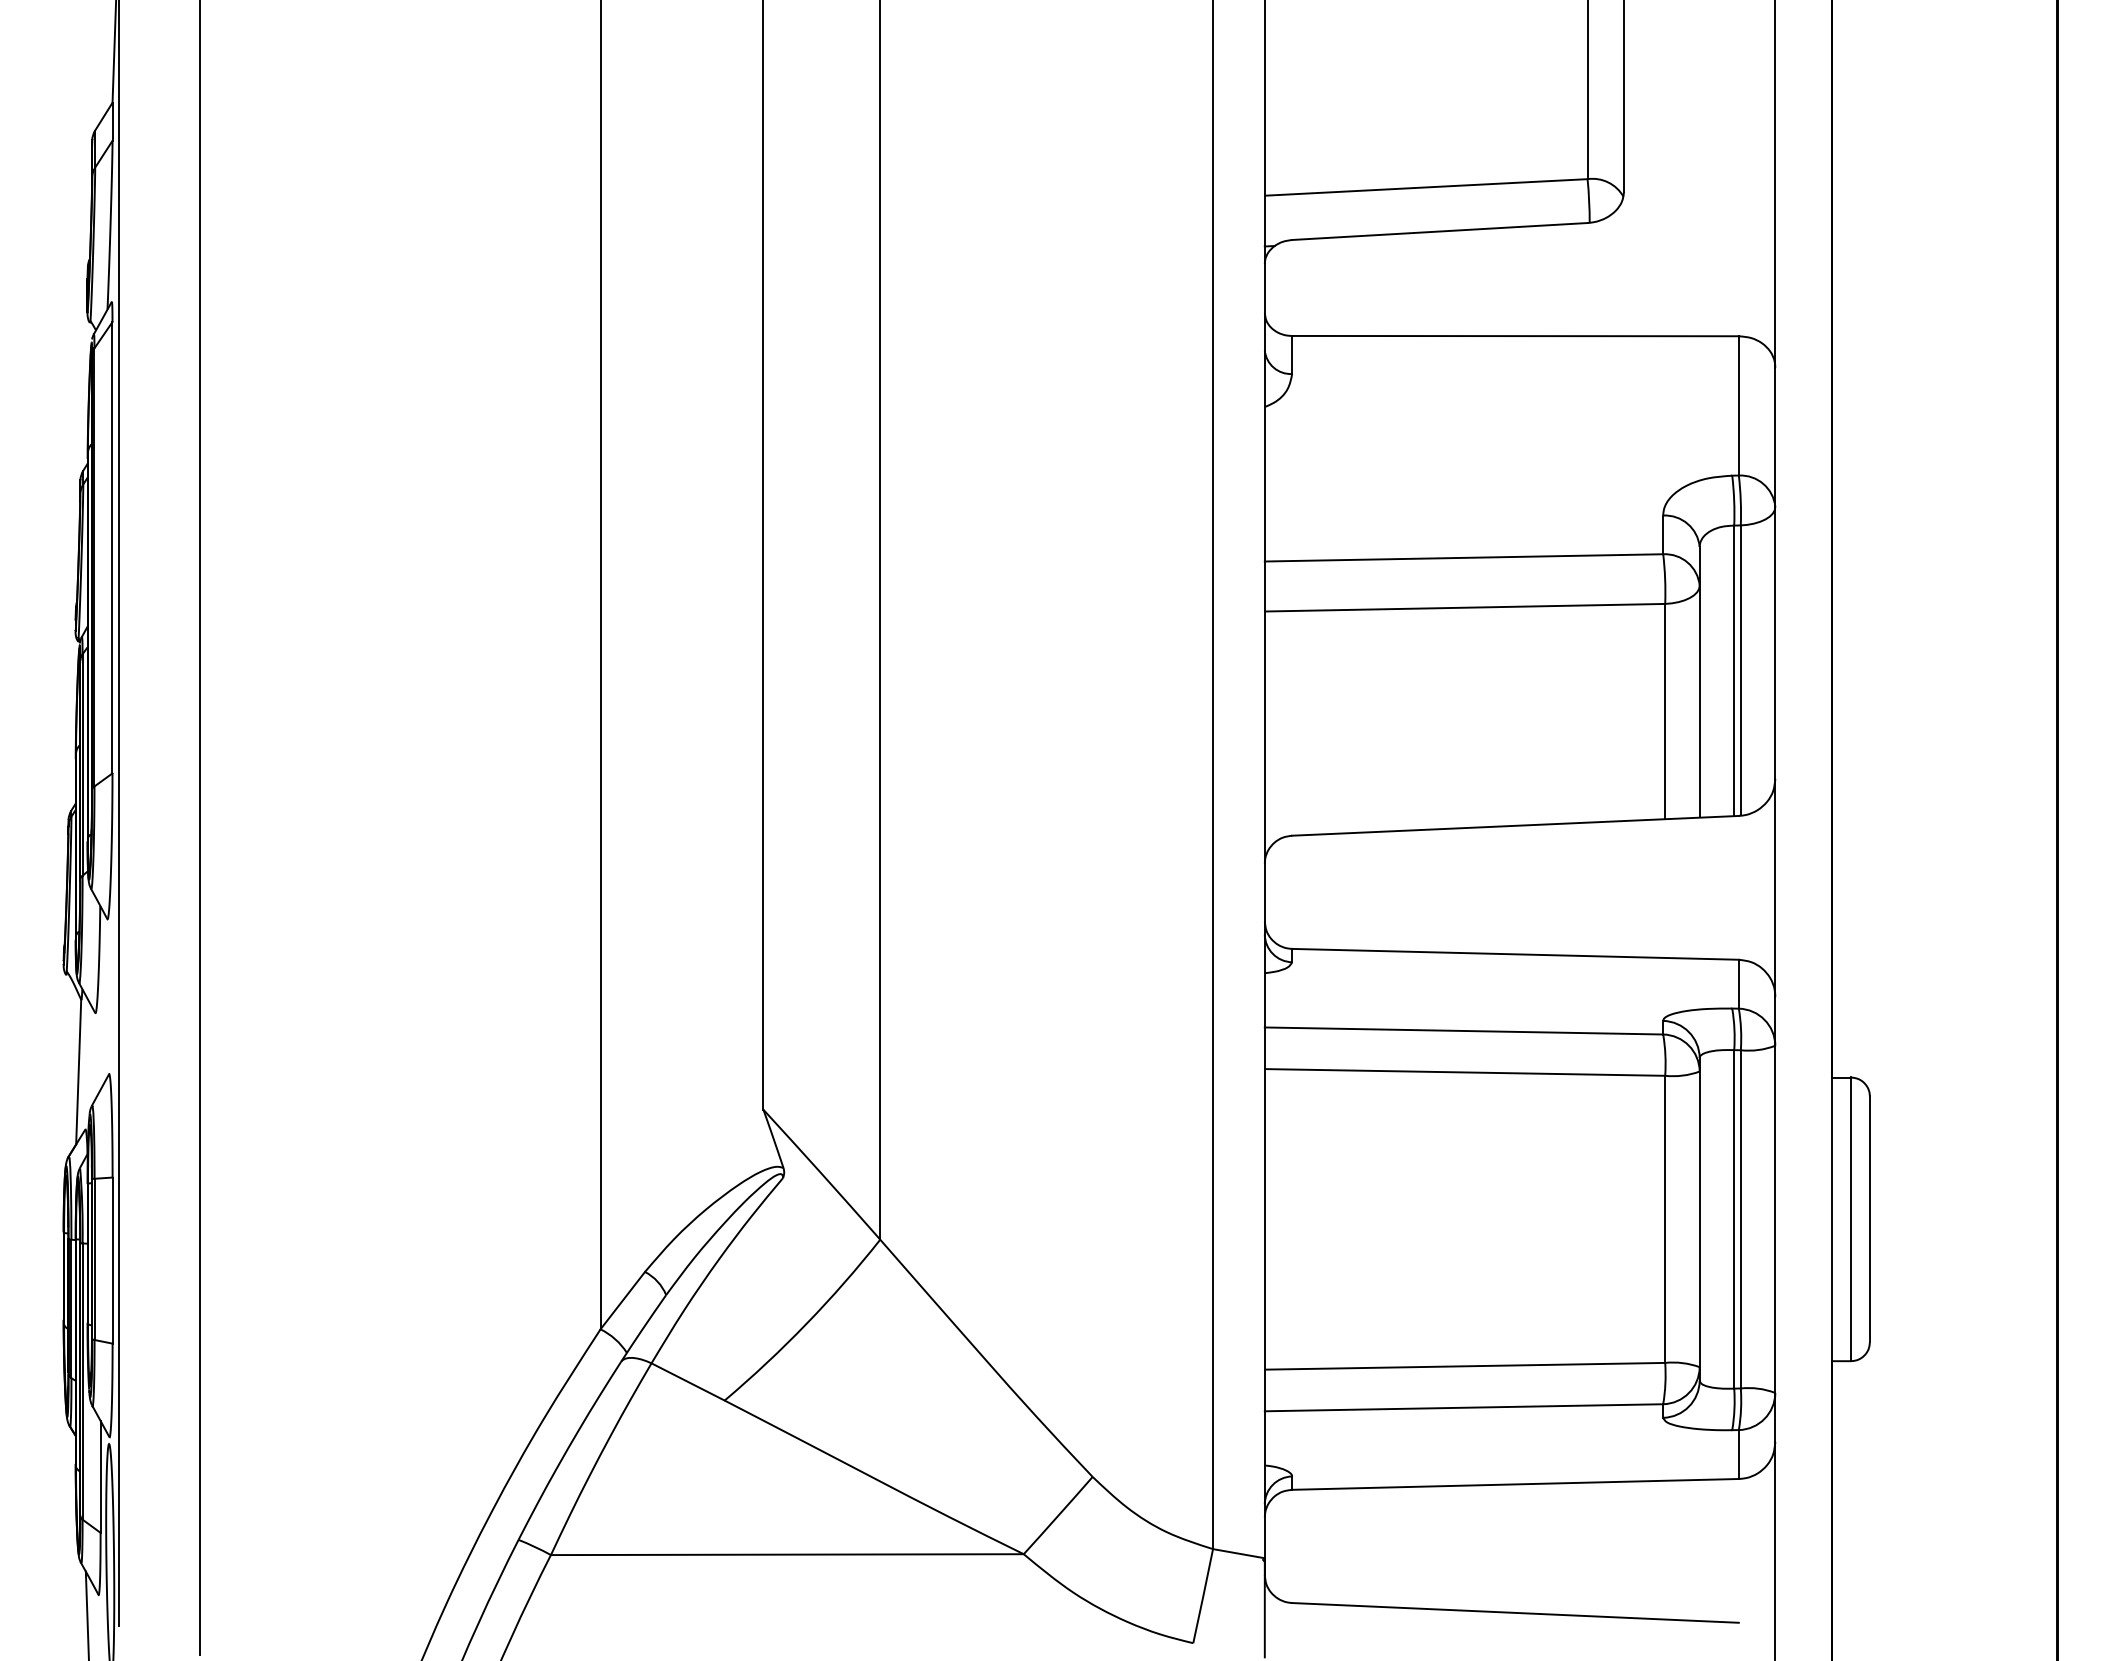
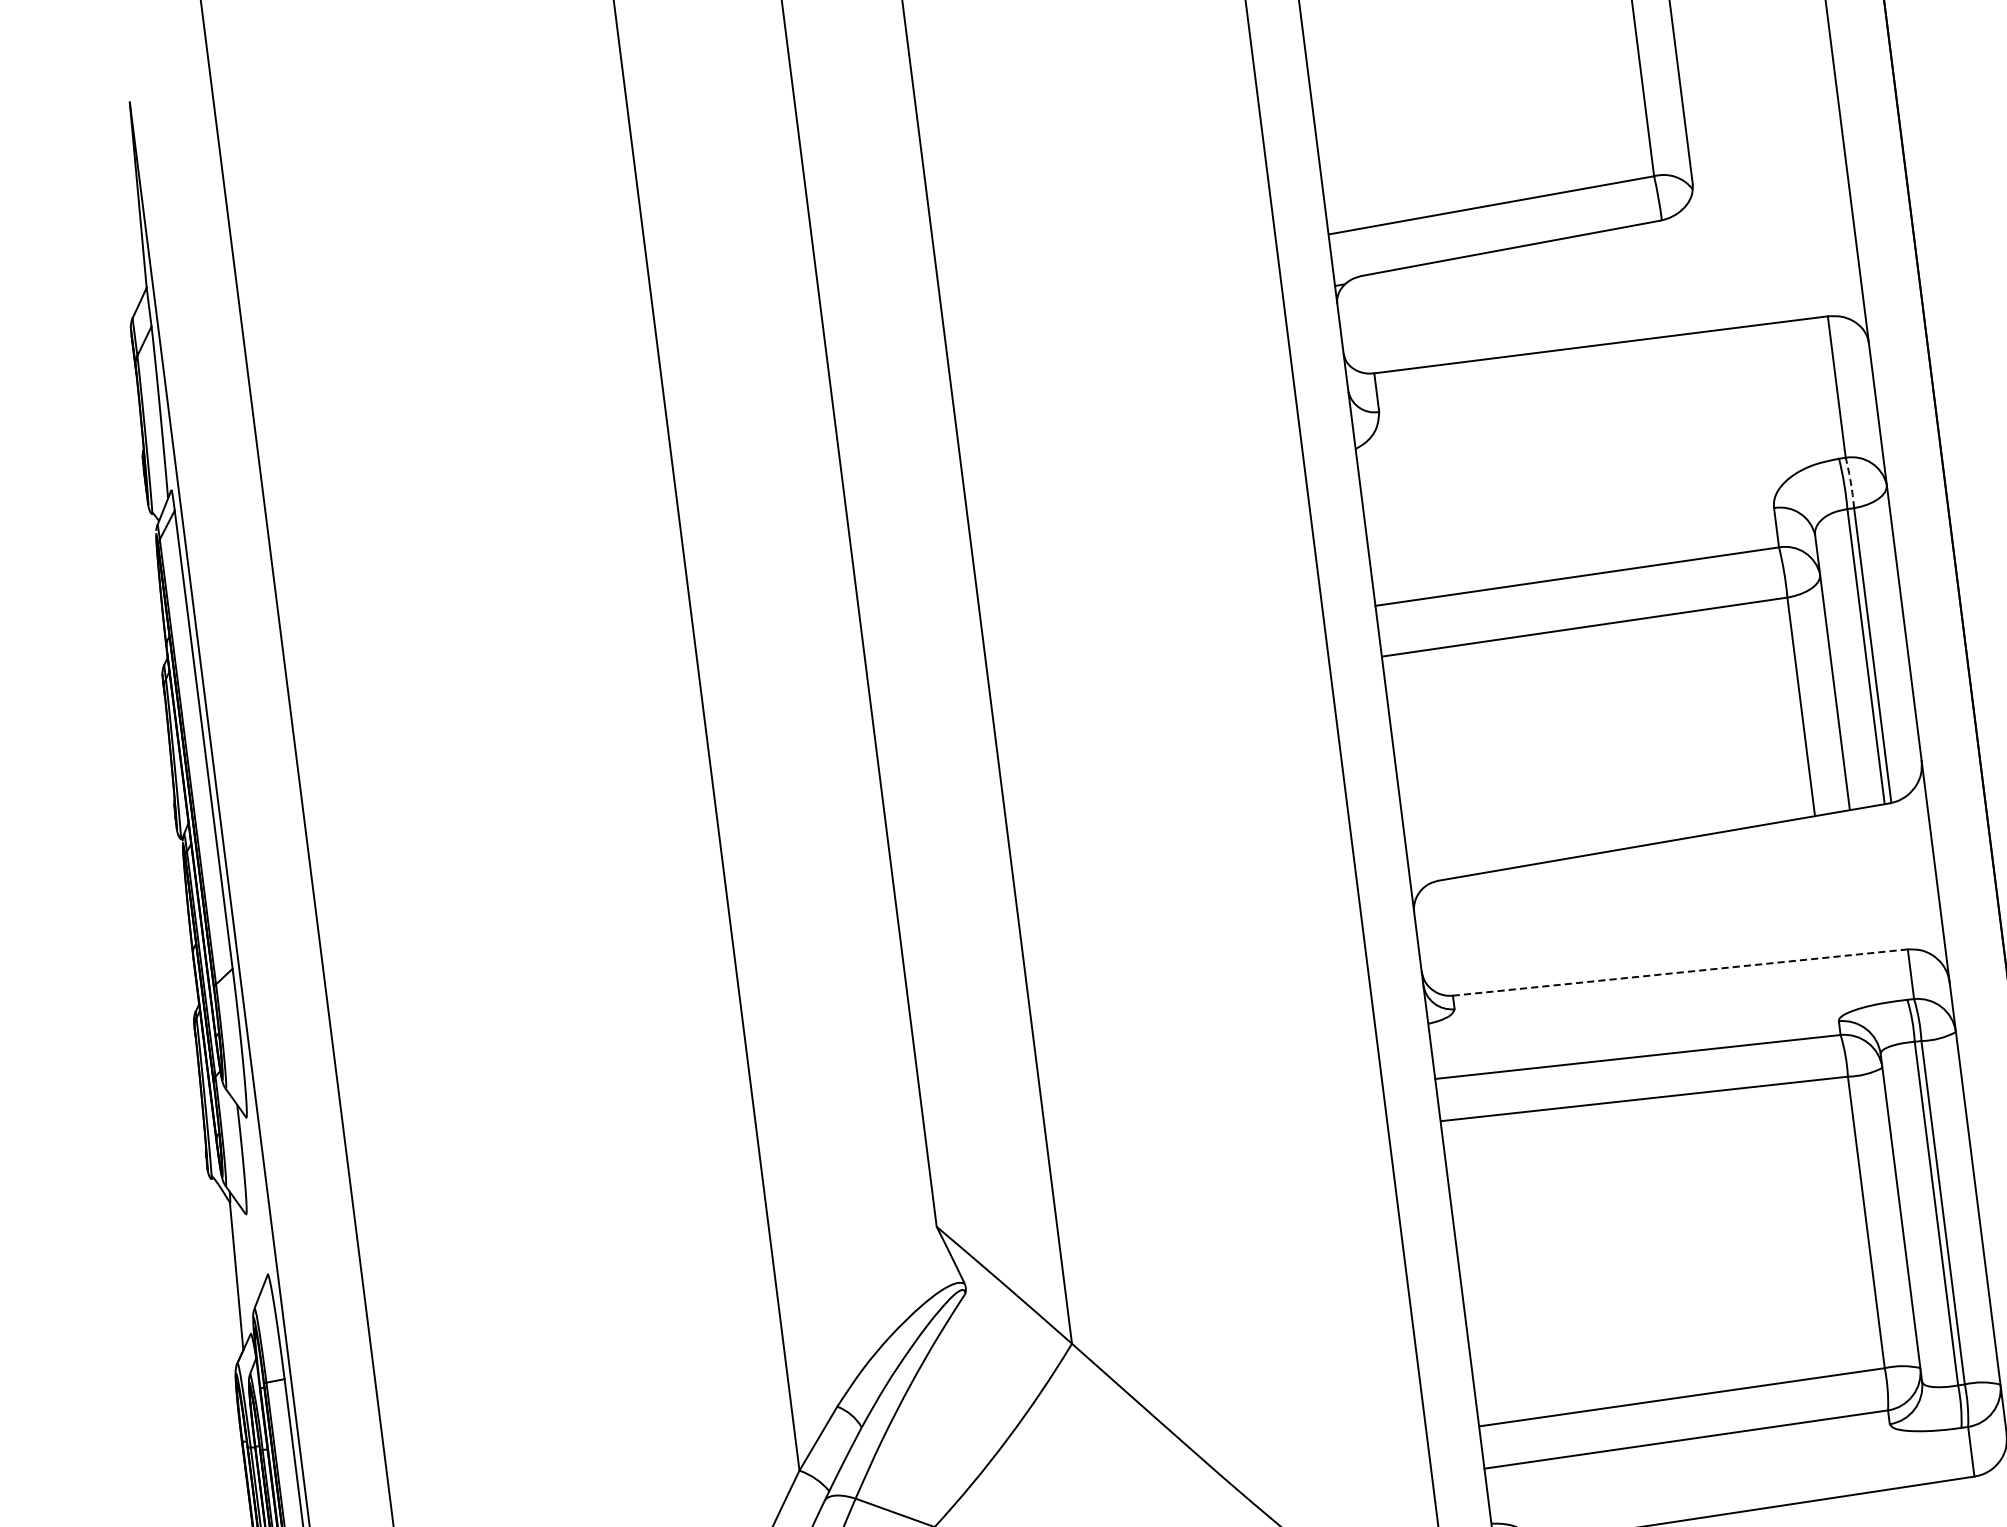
arc: (1740, 500) -> (1850, 482), solid -> dashed
line: (1515, 954) -> (1680, 972), solid -> dashed

